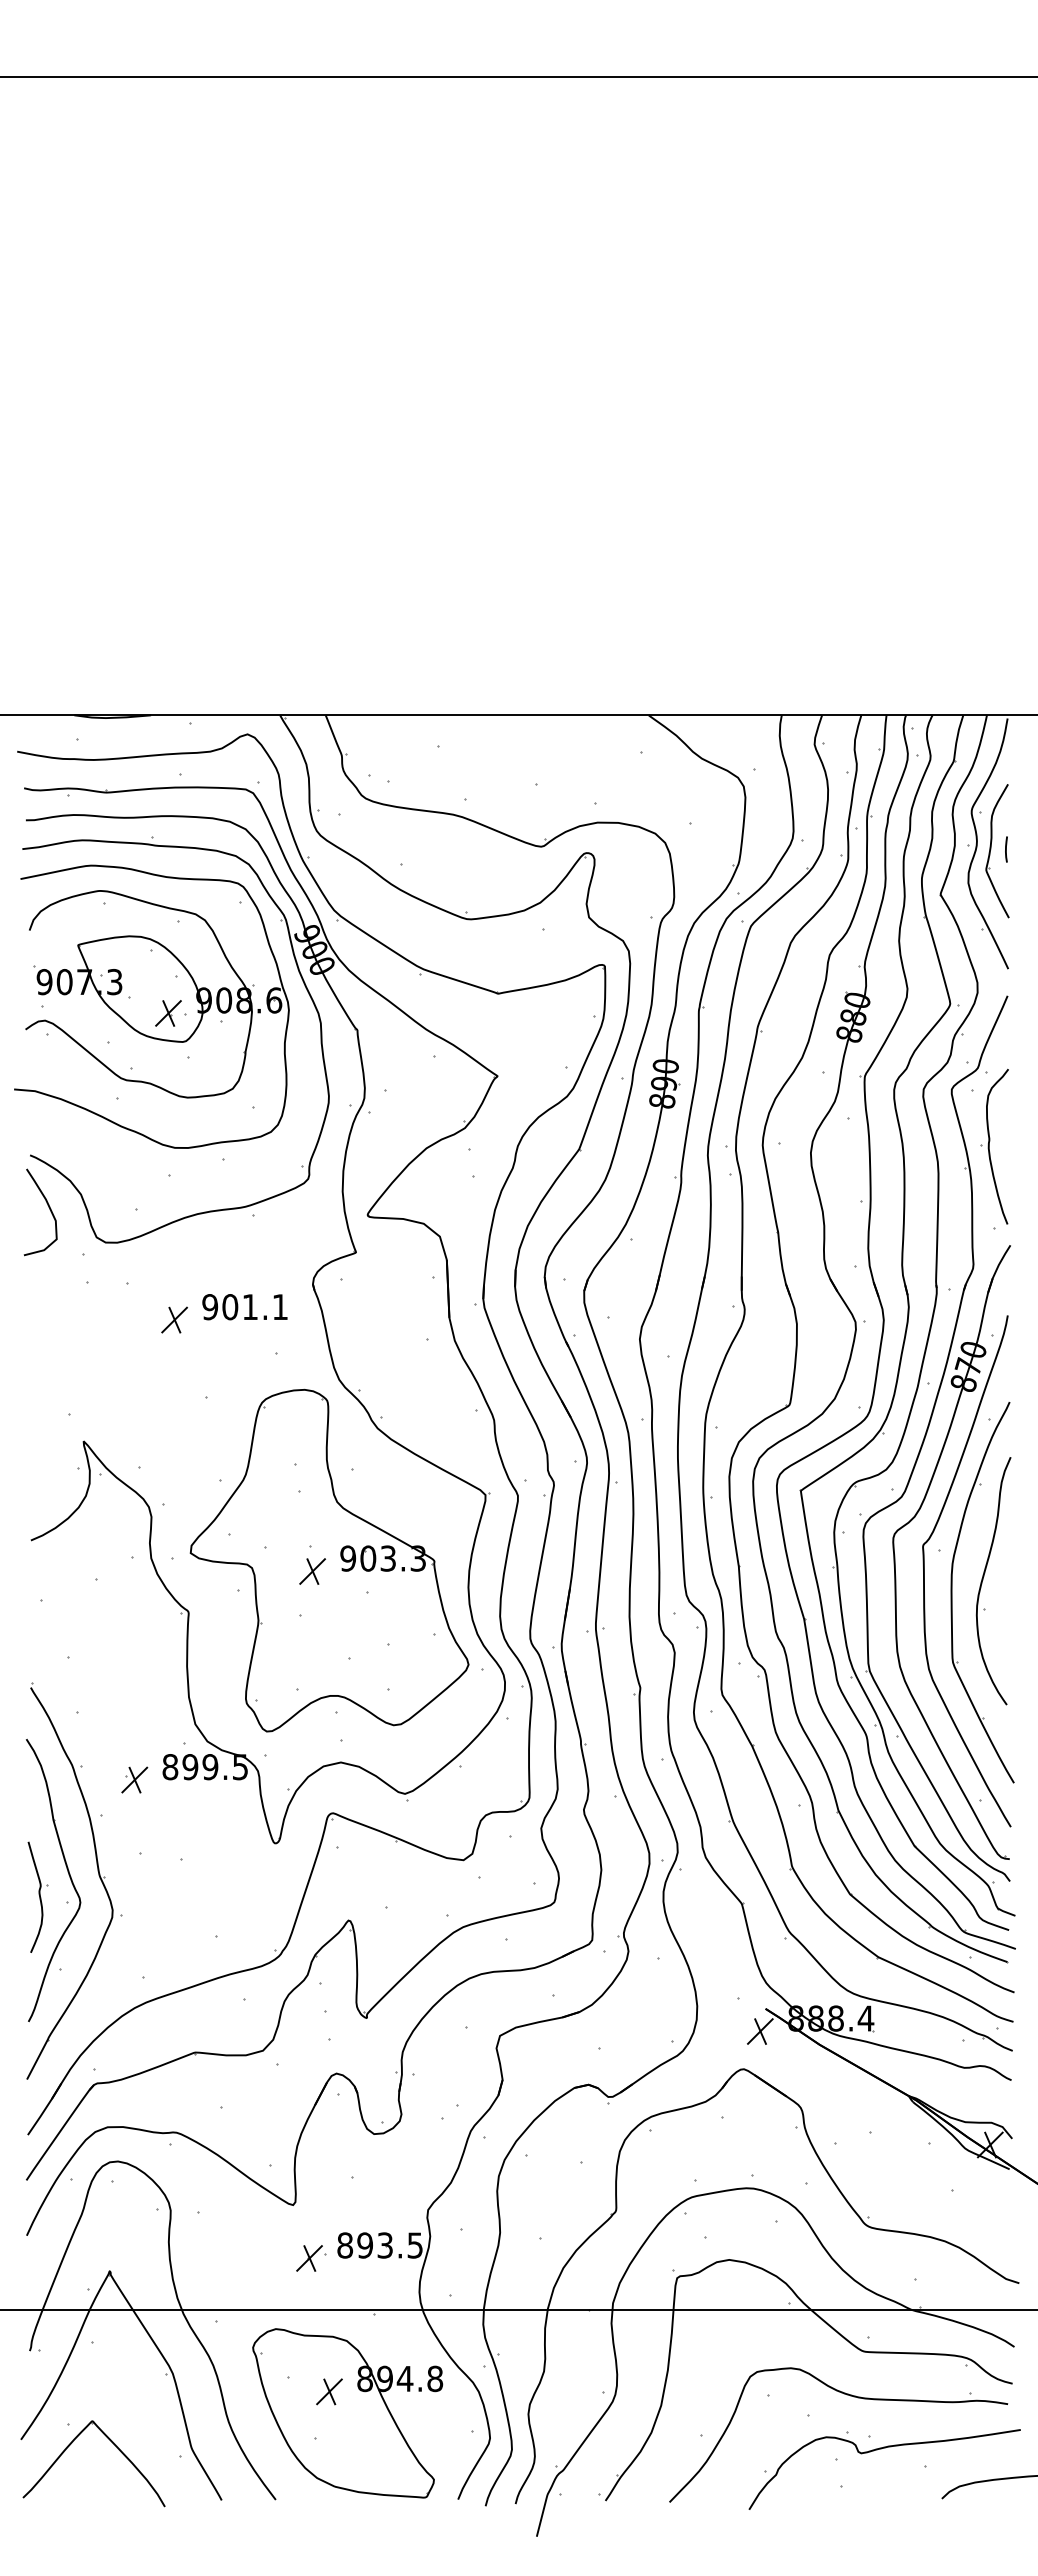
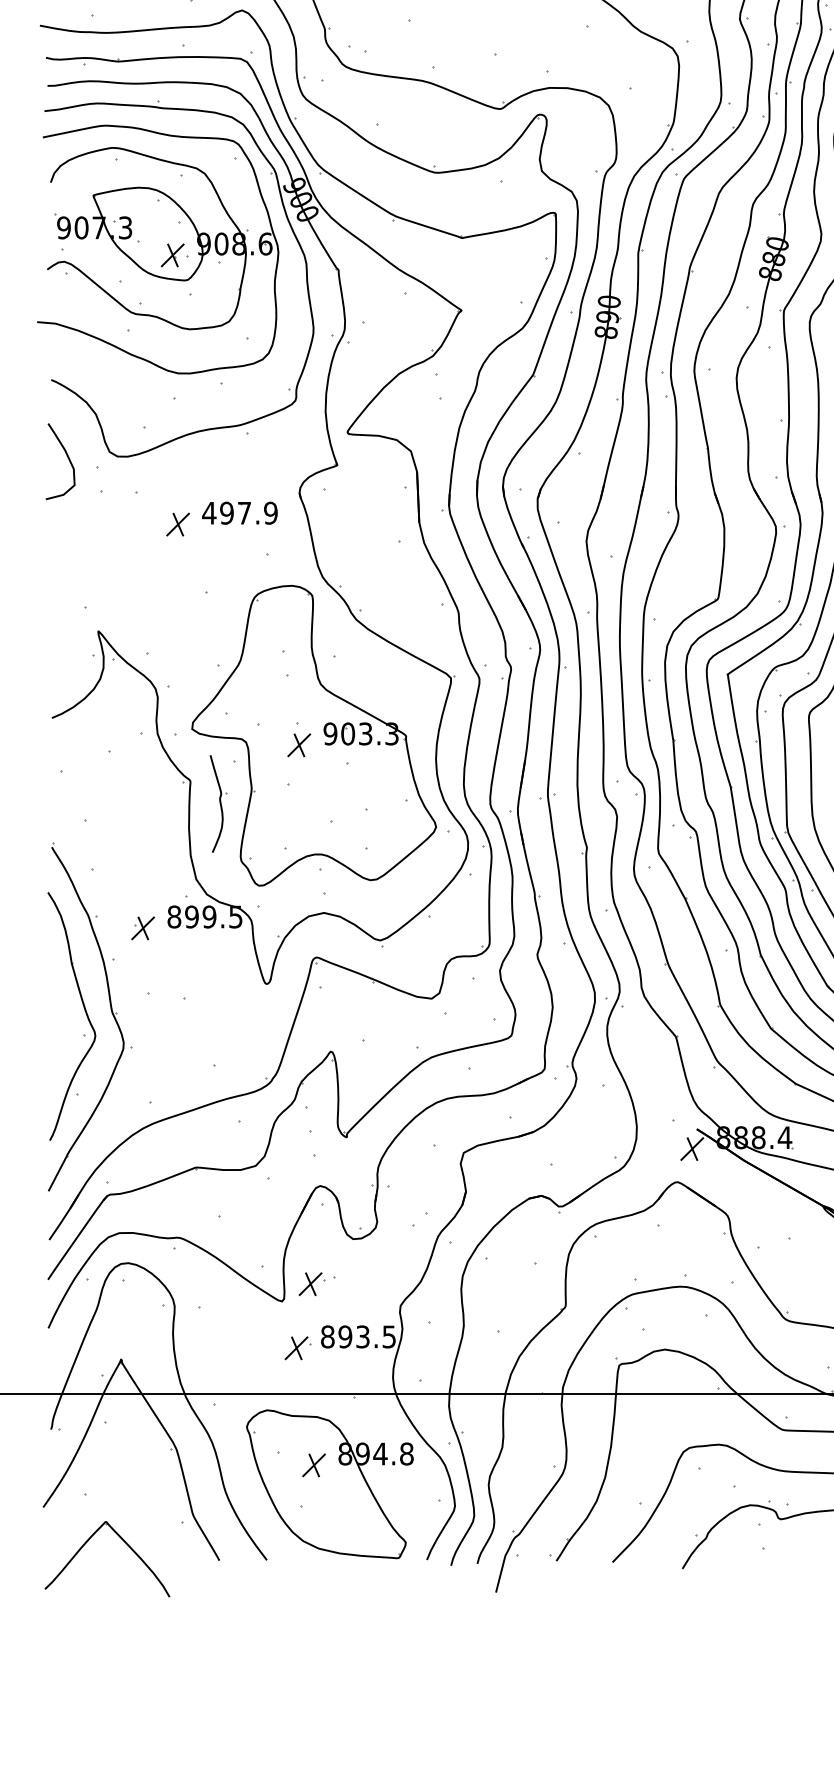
curve: (48, 1207) -> (67, 457), moved
text: (244, 1307) -> (239, 513), 901.1 -> 497.9
part: (37, 1896) -> (218, 803), moved
part: (327, 2185) -> (312, 1284), added
part: (112, 2443) -> (123, 1541), moved

